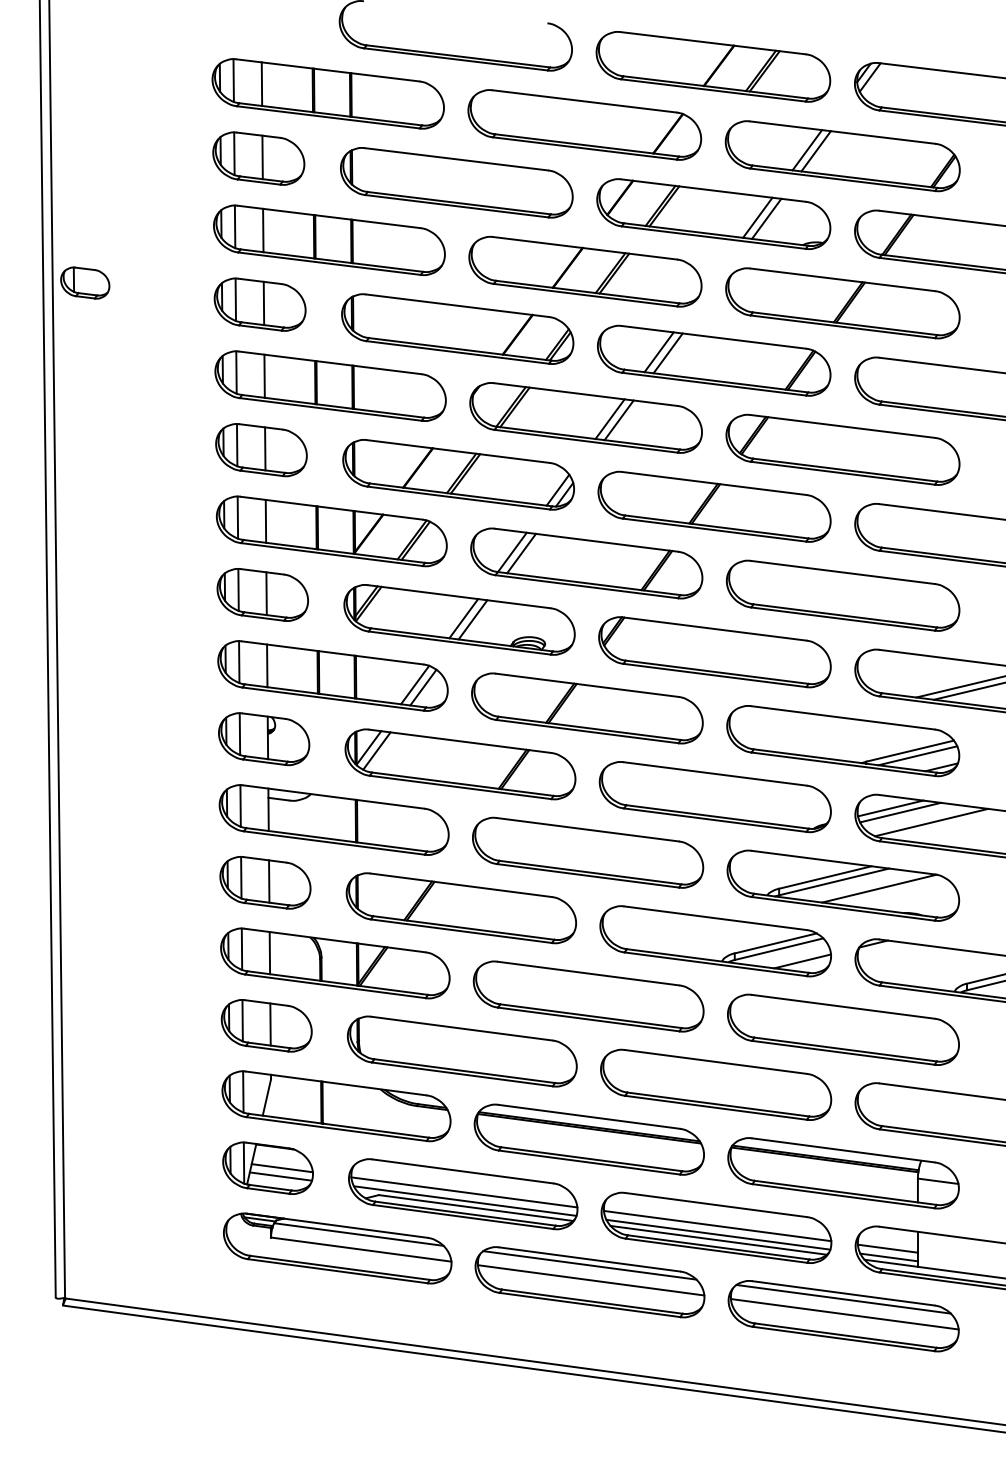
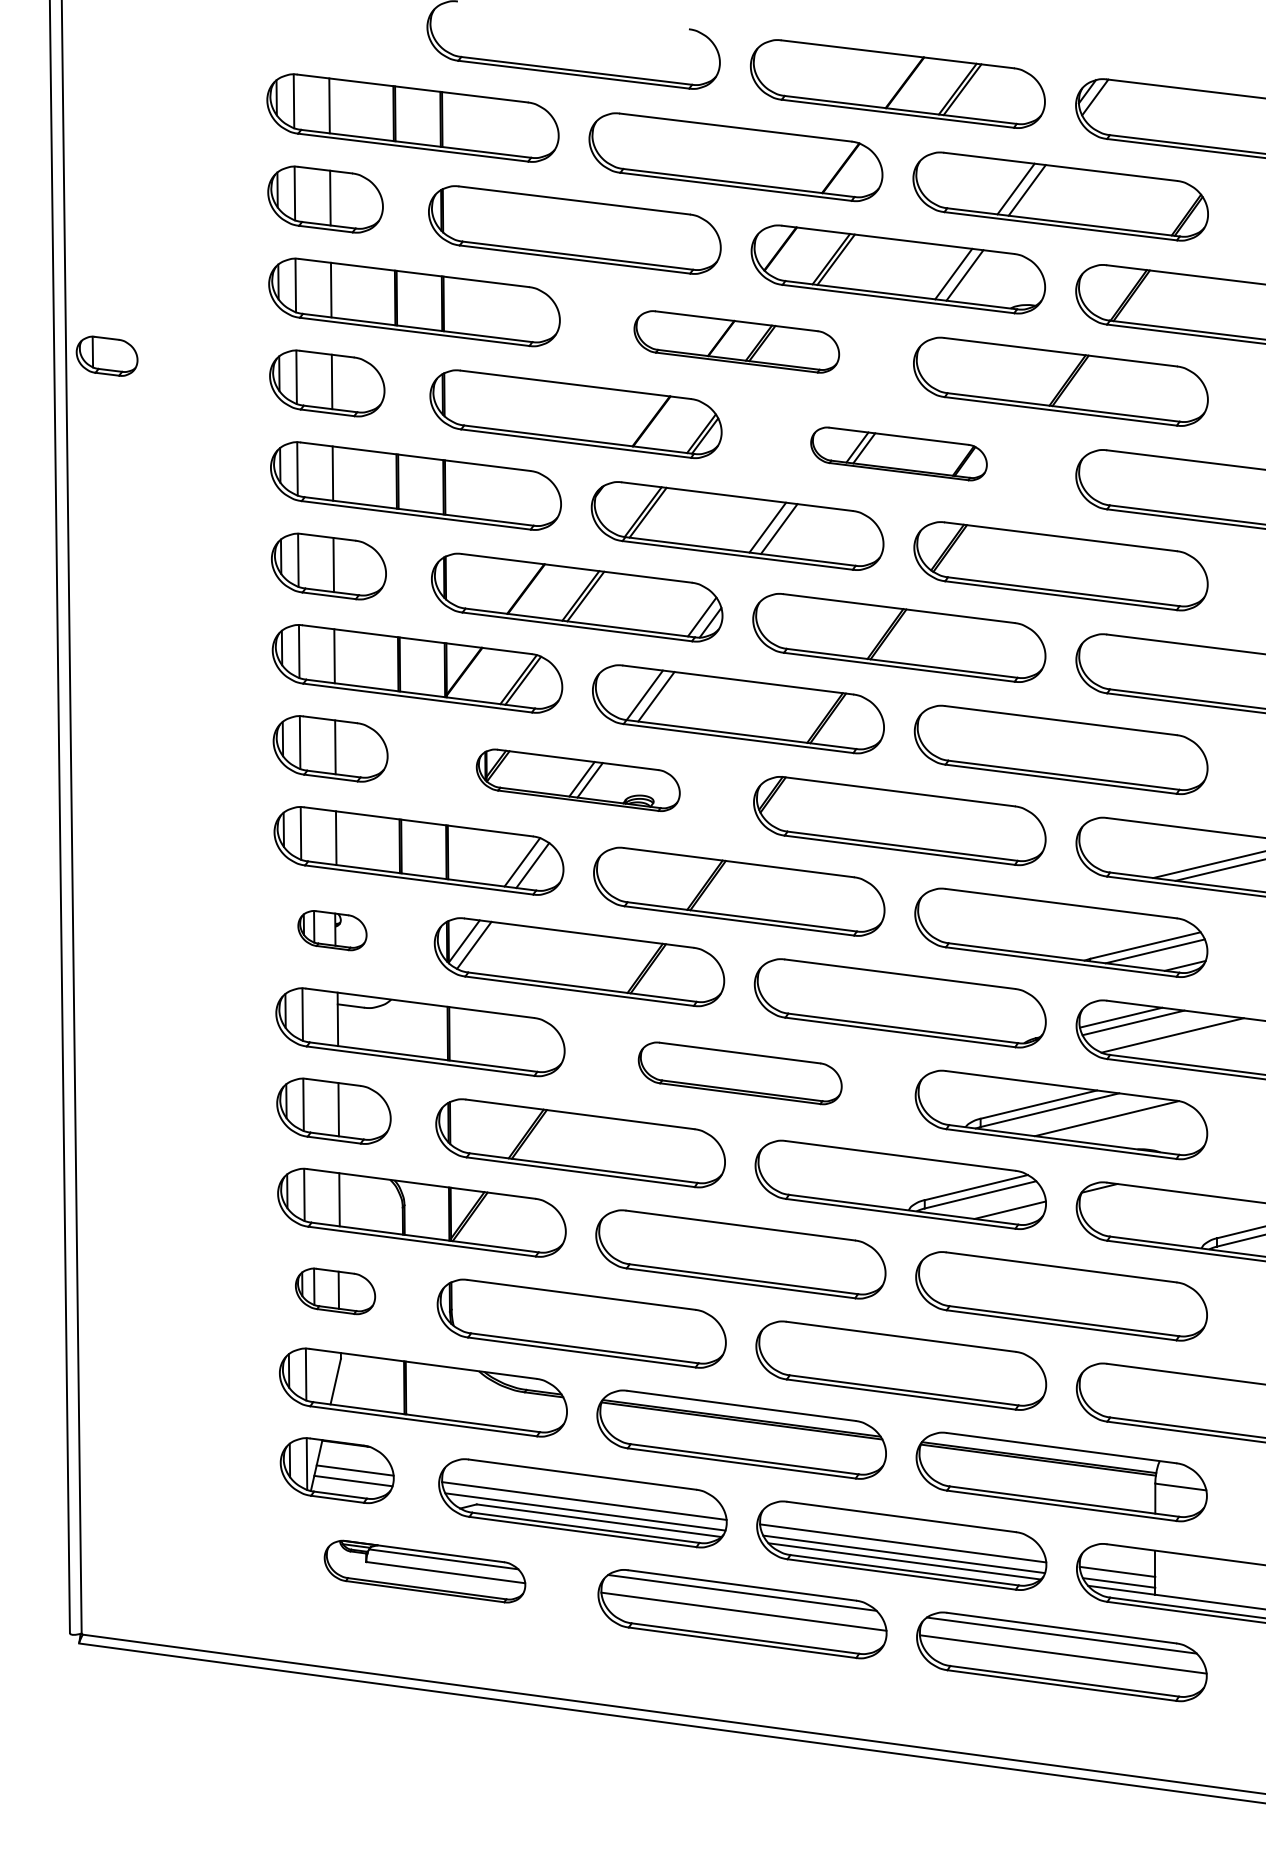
part: (585, 271) -> (736, 341), size x0.7
part: (714, 360) -> (899, 453), size x0.6
part: (459, 619) -> (578, 779), size x0.7
part: (264, 739) -> (332, 930), size x0.6
part: (588, 852) -> (740, 1073), size x0.7
part: (266, 1025) -> (335, 1290), size x0.7
part: (337, 1248) -> (424, 1571), size x0.7

